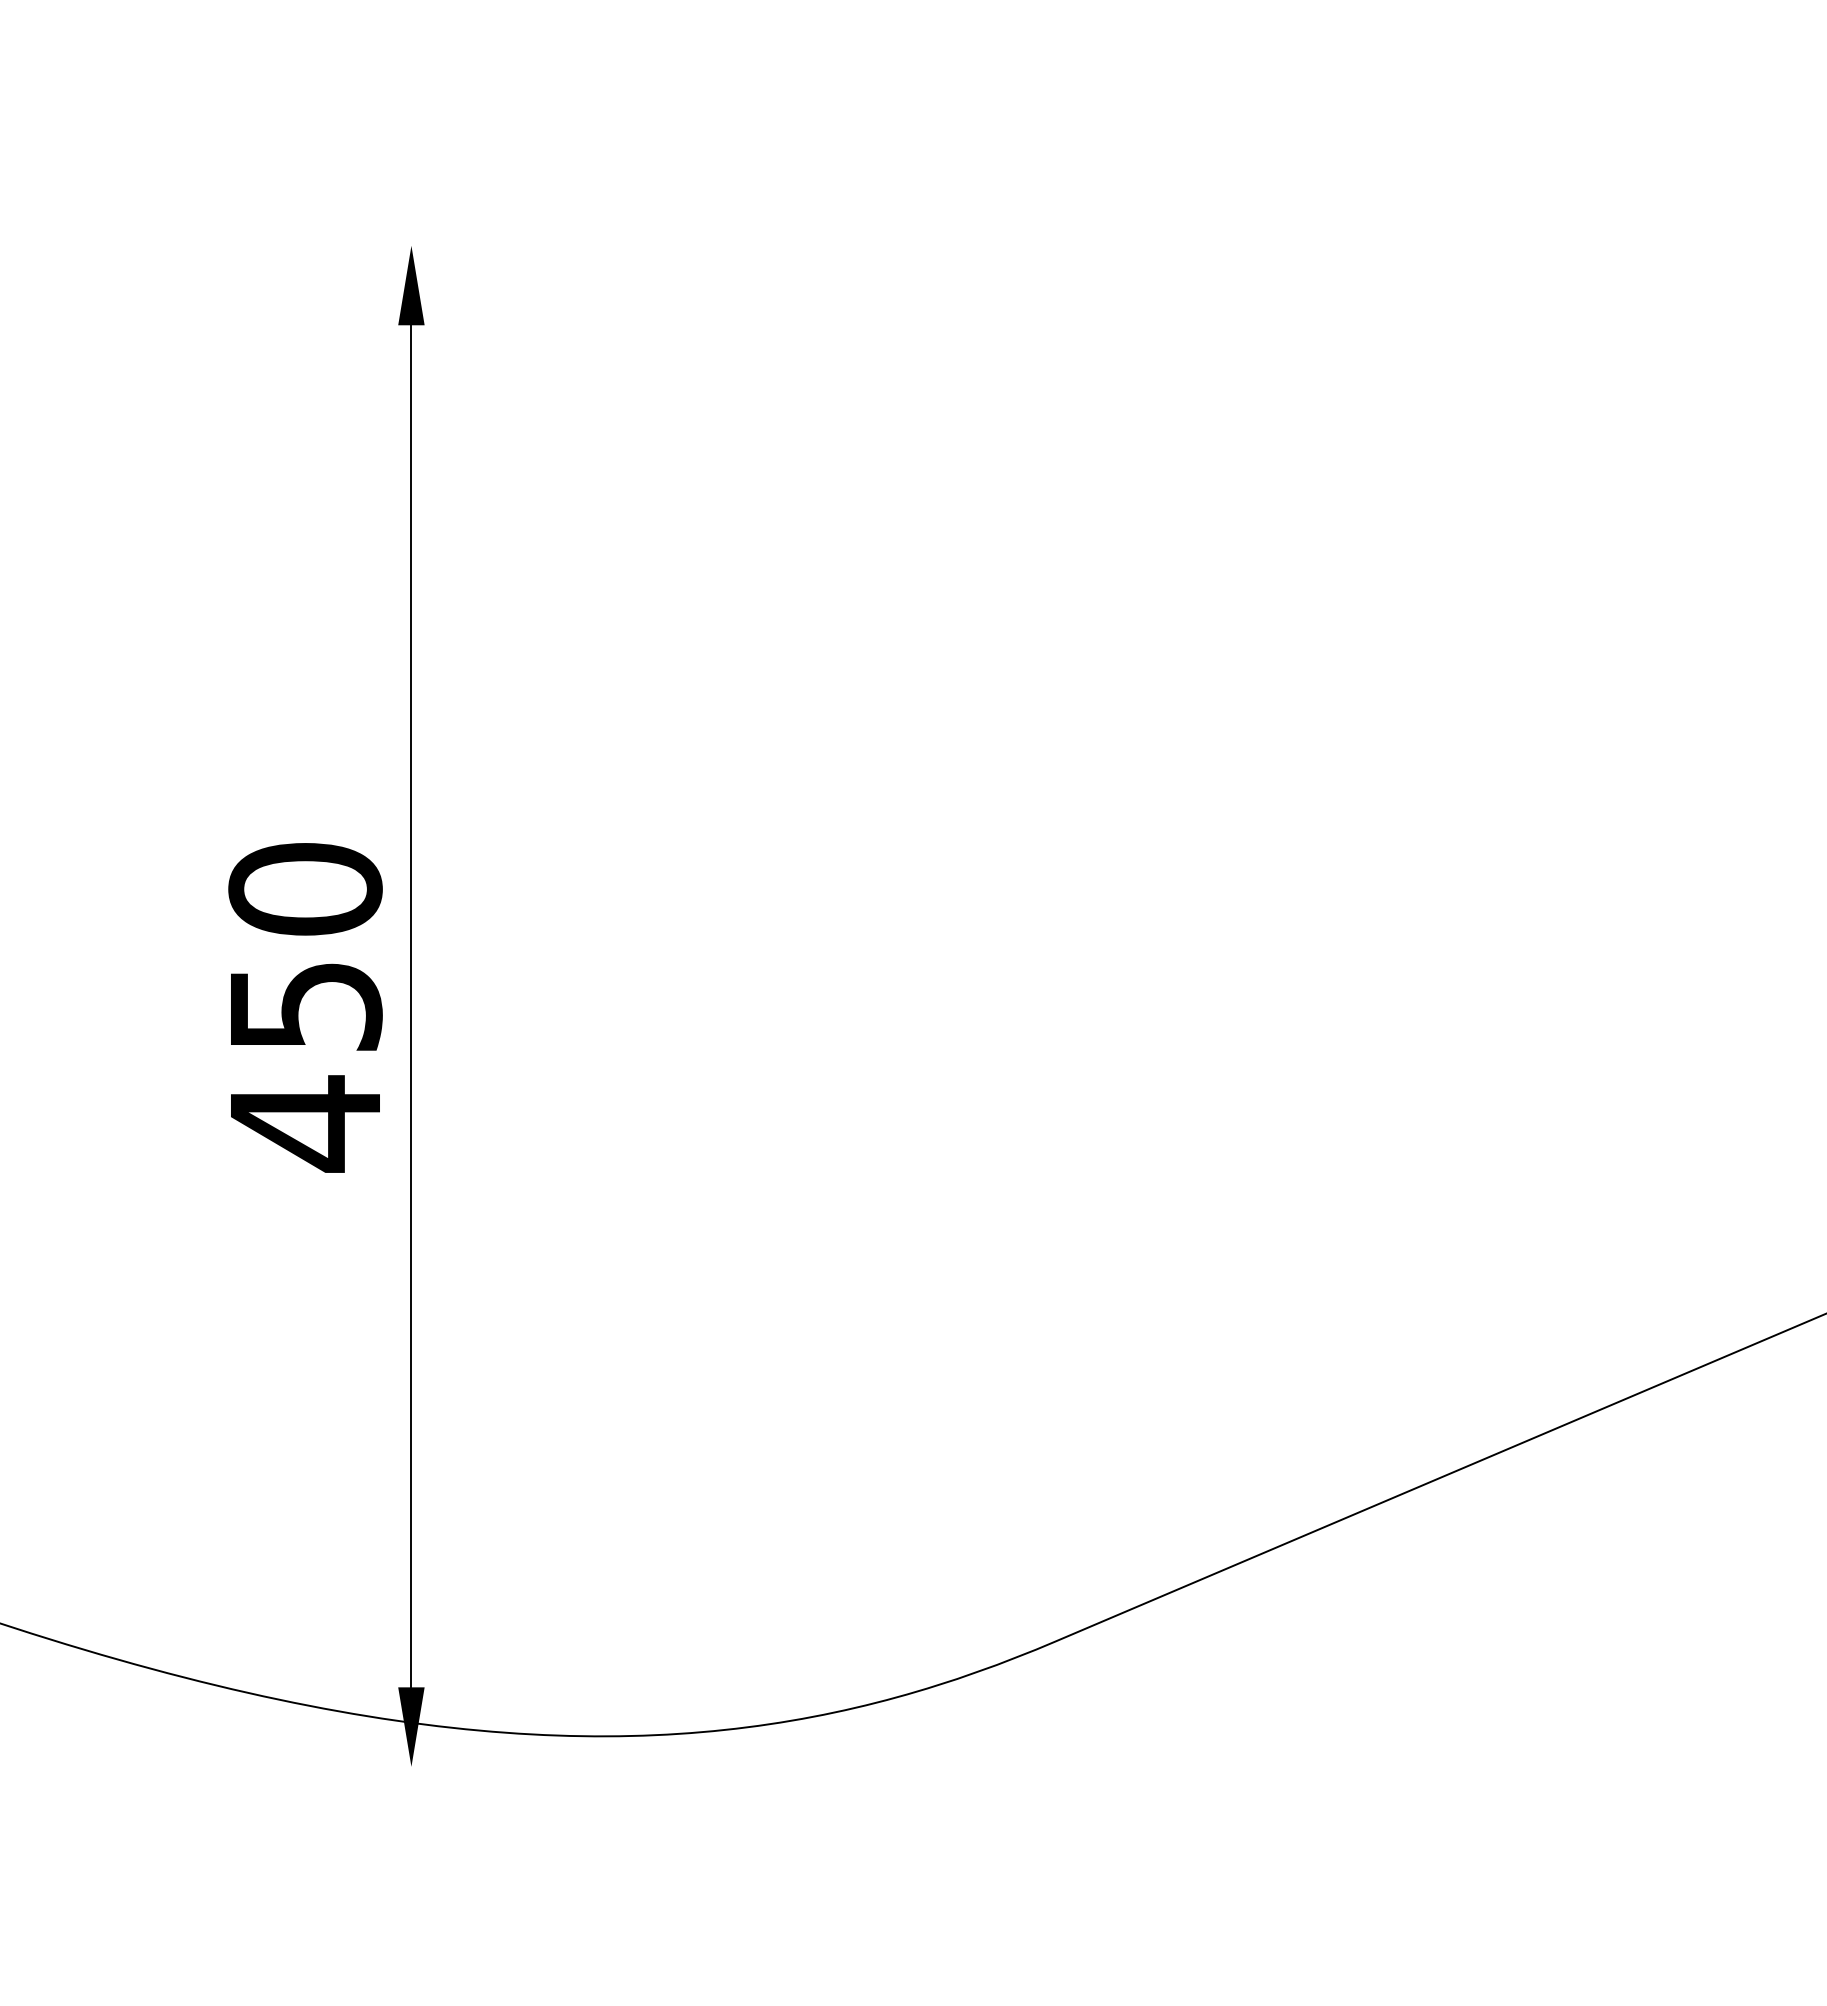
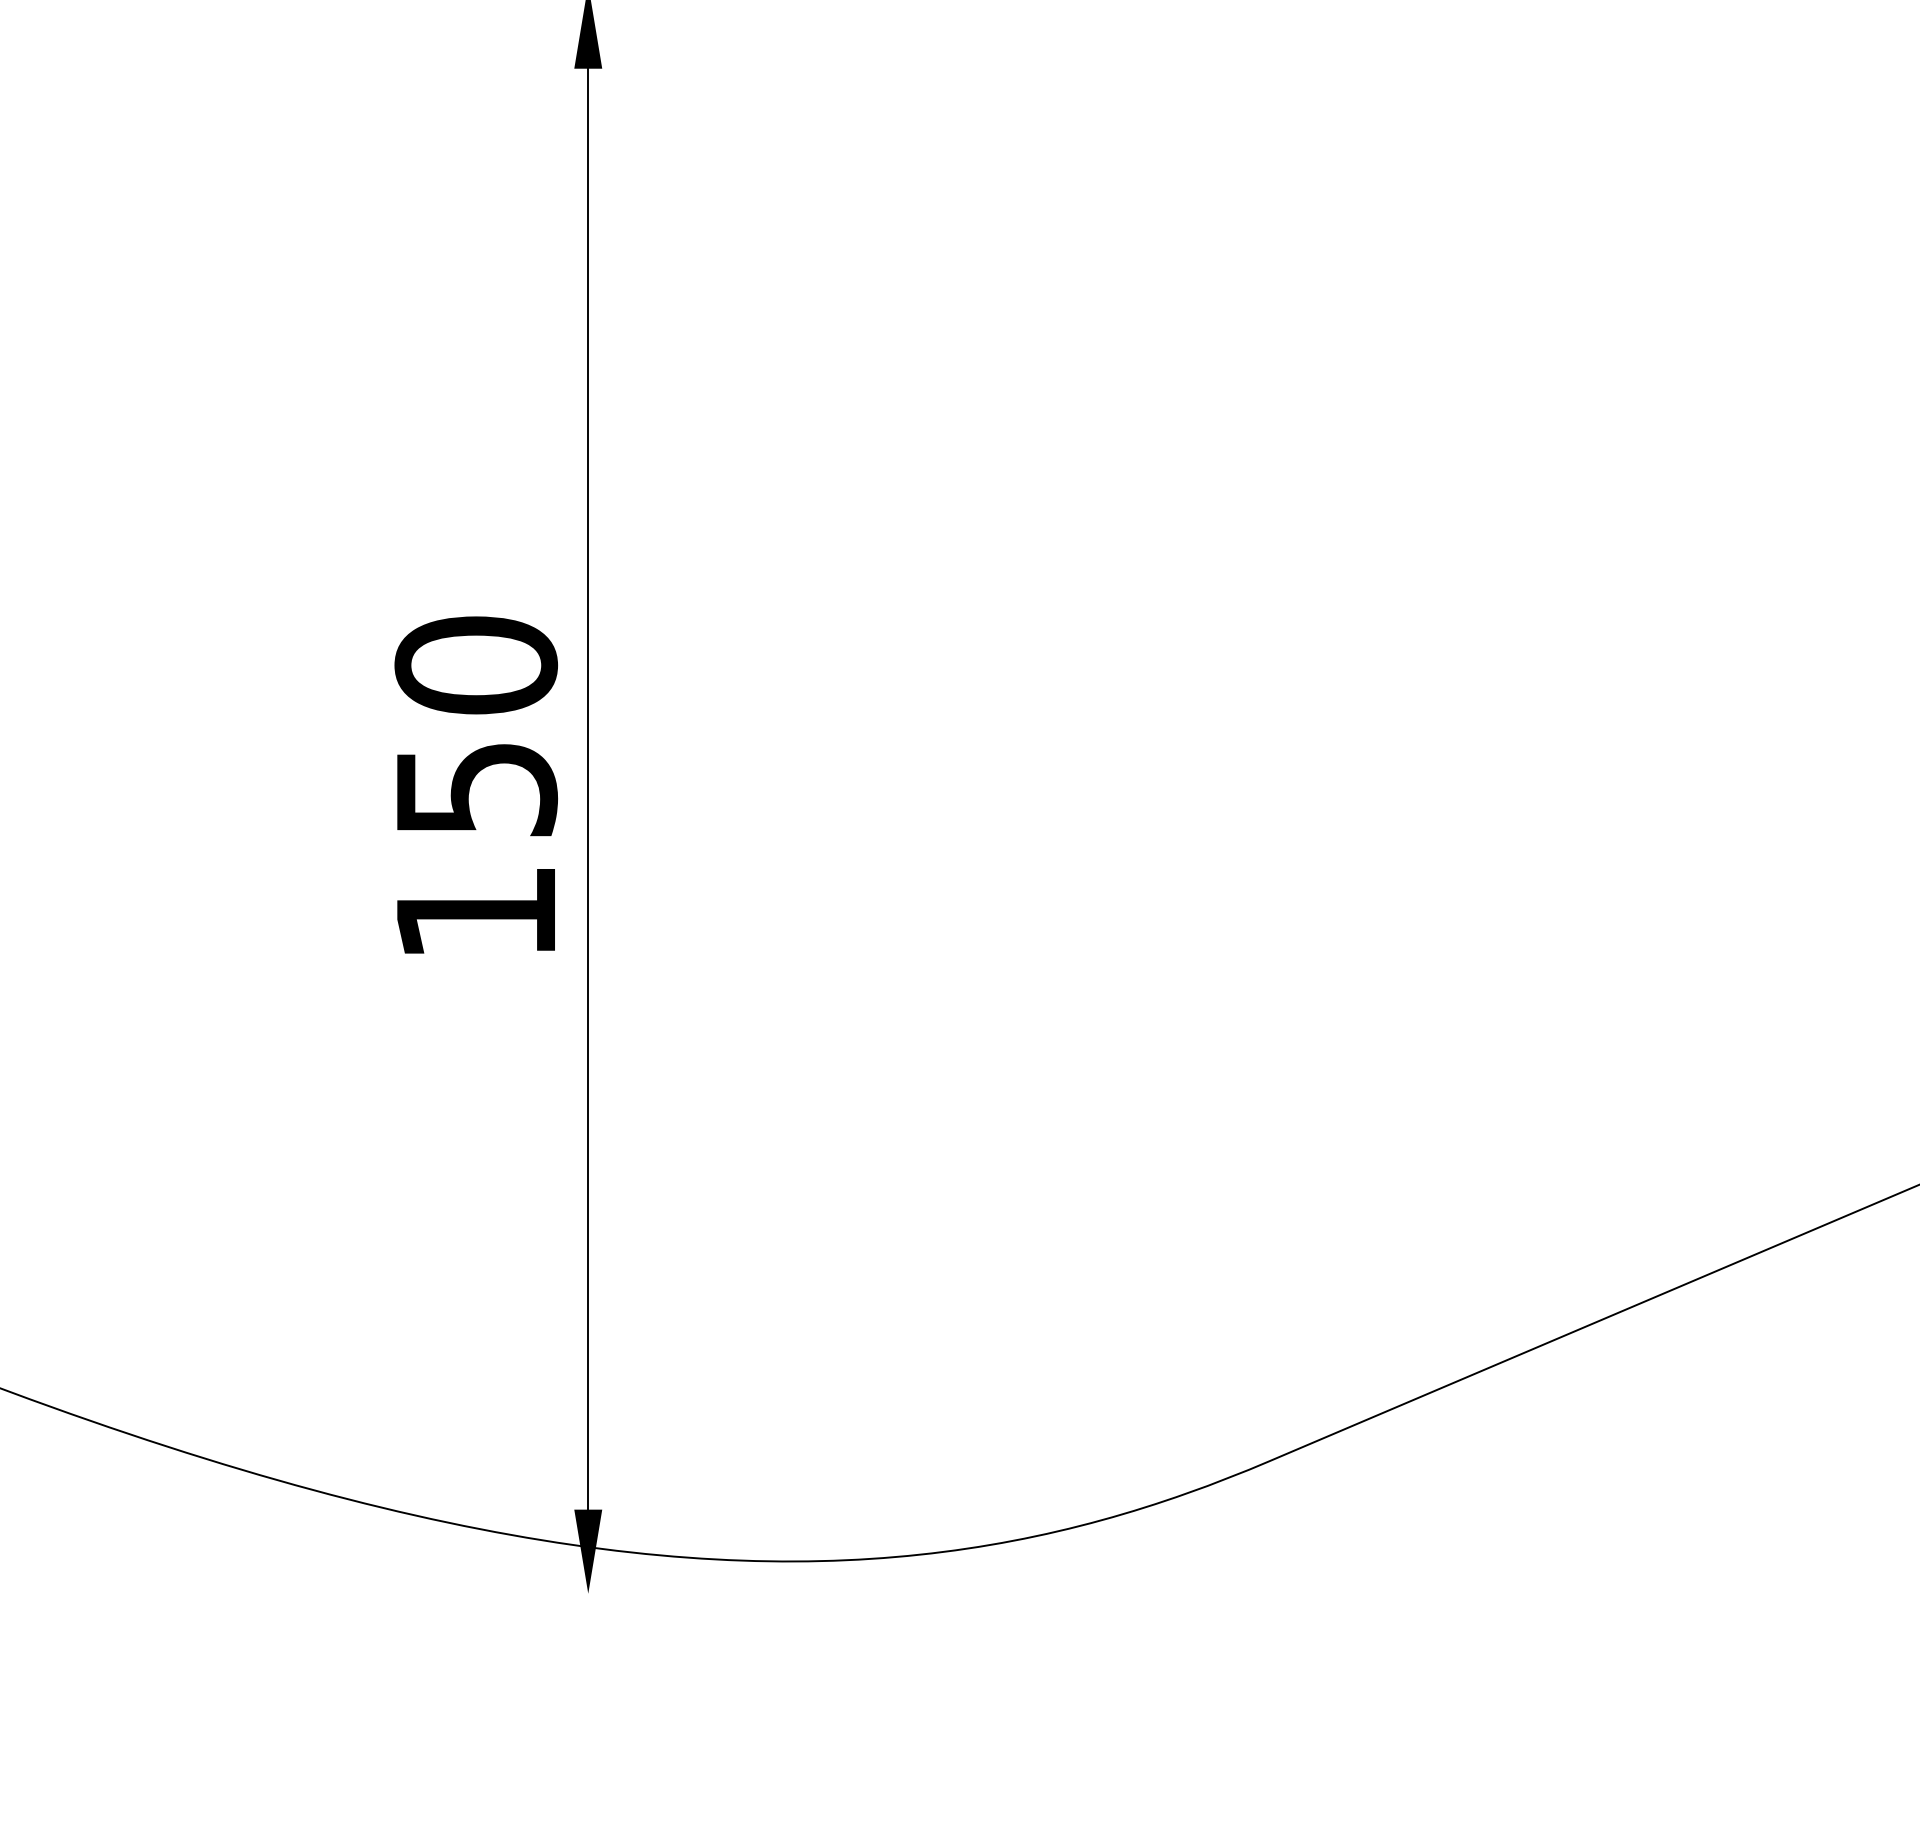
text: (305, 1123) -> (476, 913), 450 -> 150

